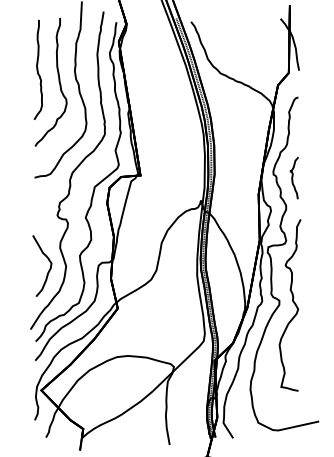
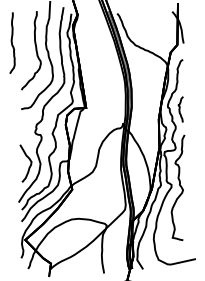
part: (38, 68) -> (12, 42), moved

